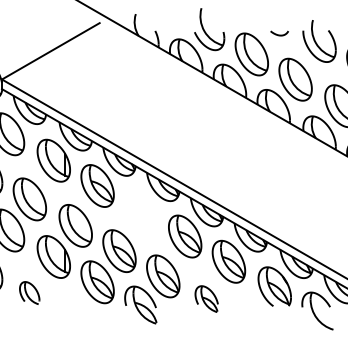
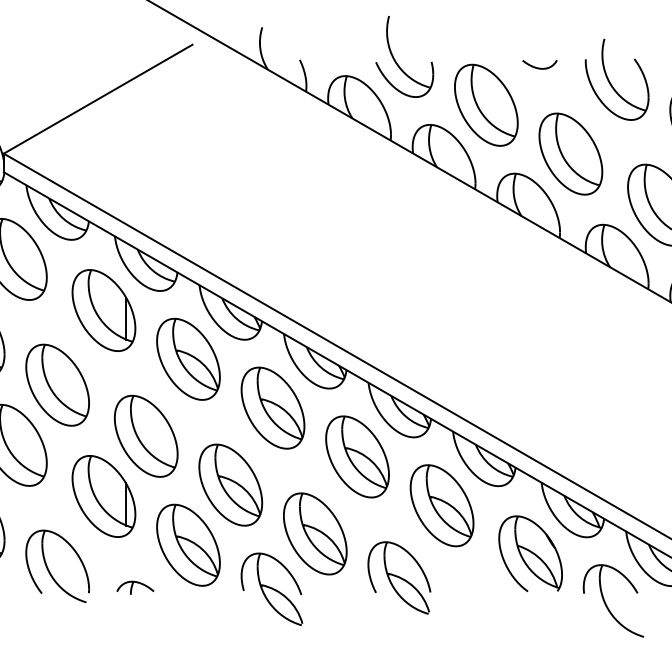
part: (141, 211) -> (273, 408), added
part: (29, 292) -> (56, 565), size x1.67
part: (206, 298) -> (398, 576), size x1.43
part: (70, 303) -> (136, 586), added

